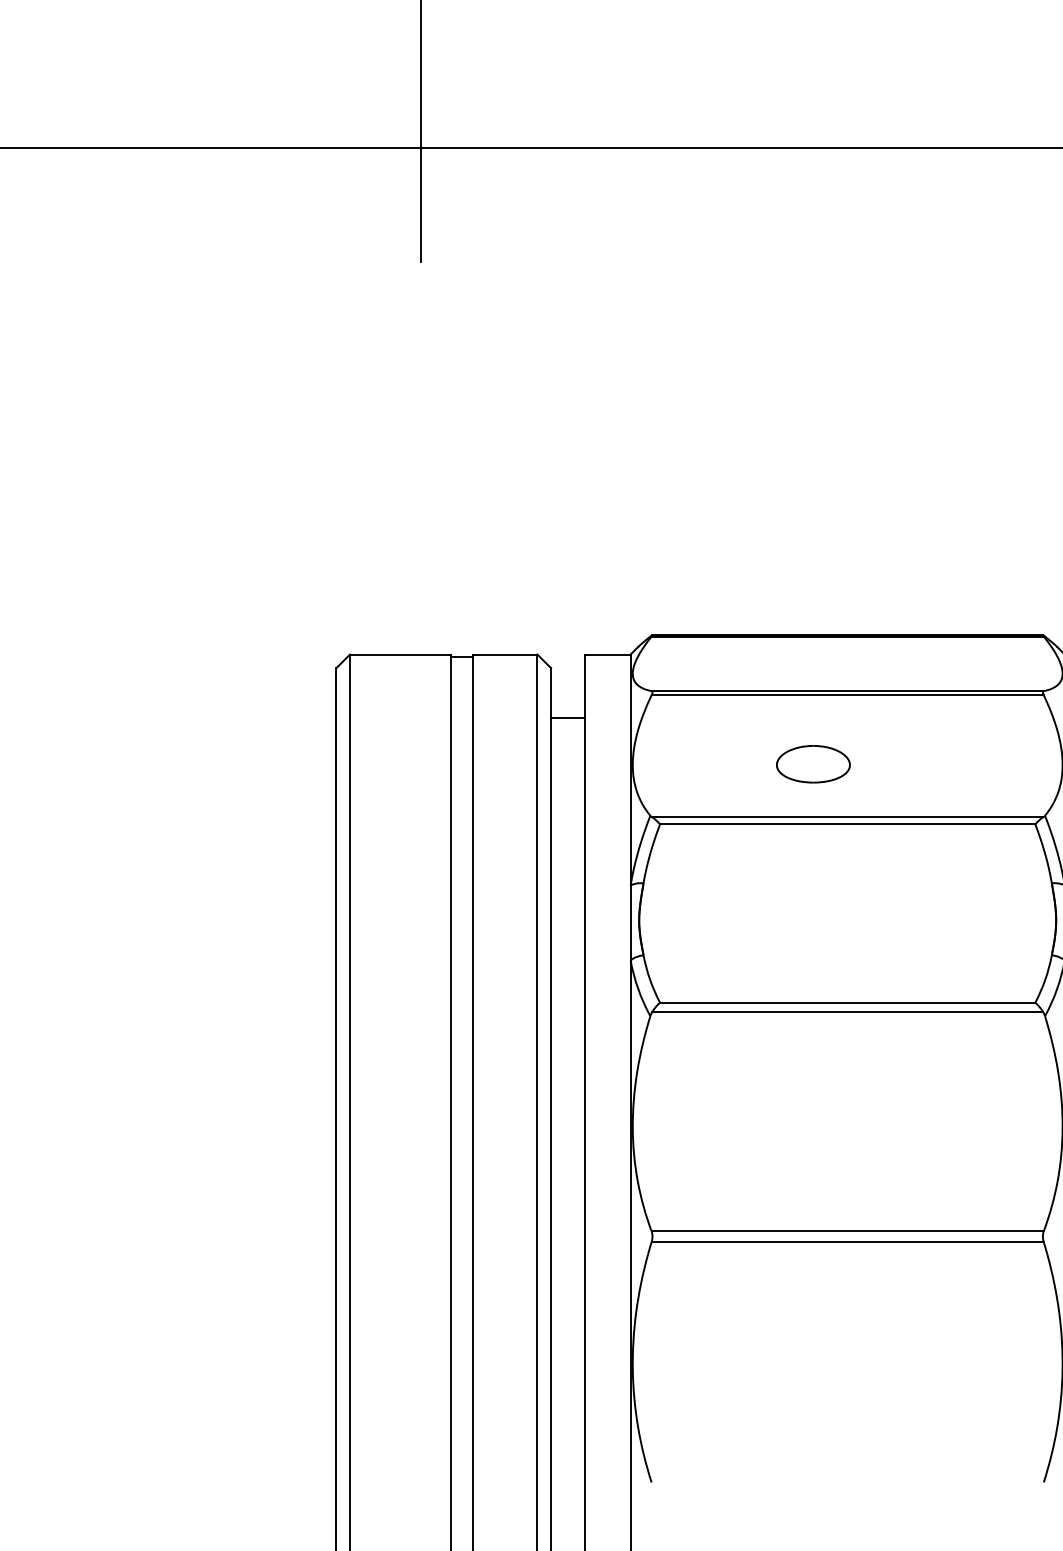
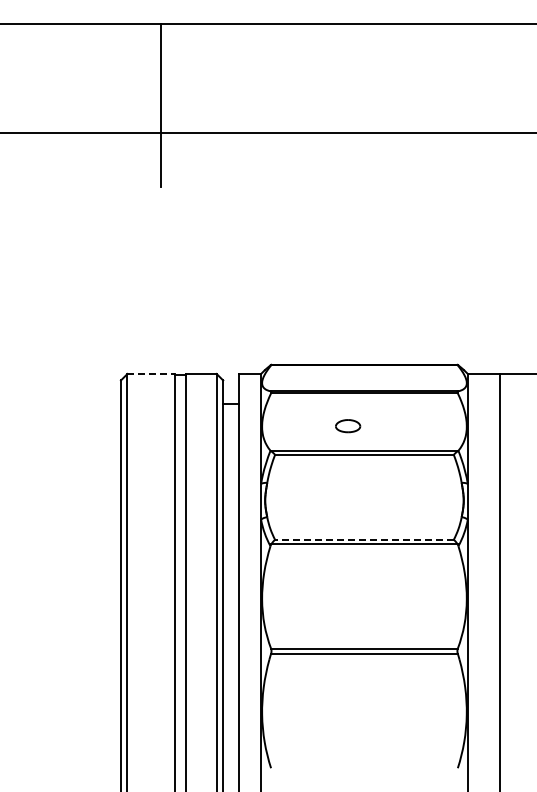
line: (400, 653) -> (151, 373), solid -> dashed
part: (812, 762) -> (347, 425), size x0.7
line: (845, 1002) -> (363, 539), solid -> dashed

